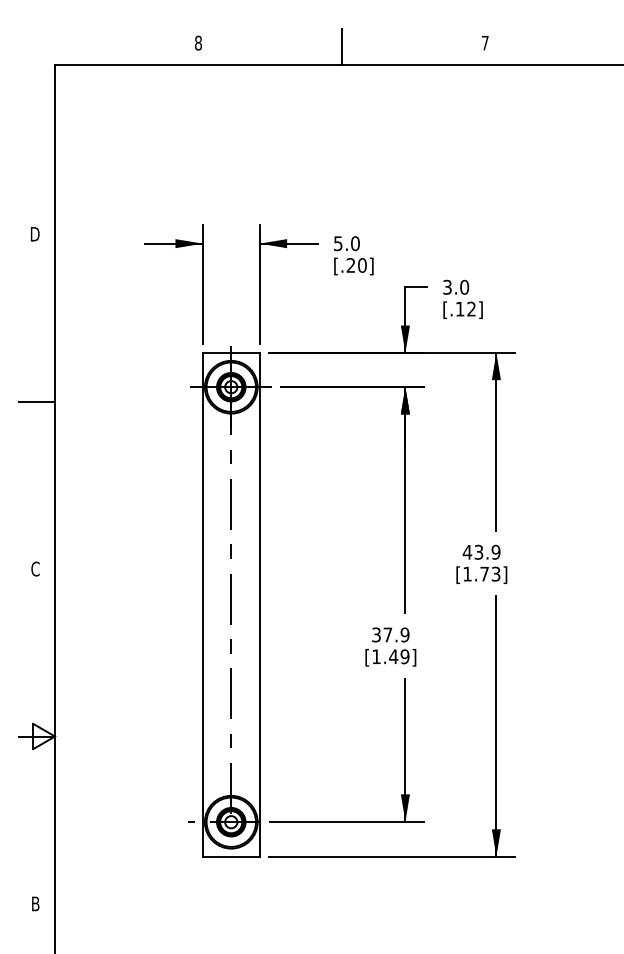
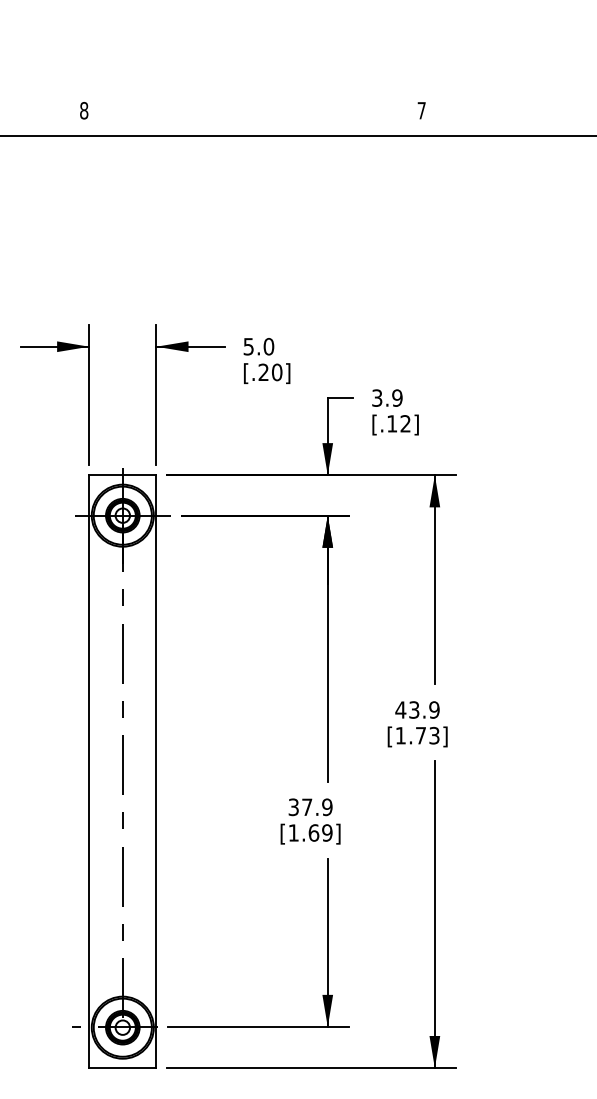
line: (341, 46) -> (252, 114), removed
text: (464, 287) -> (397, 398), 3.0 -> 3.9
text: (393, 656) -> (313, 832), [1.49] -> [1.69]

